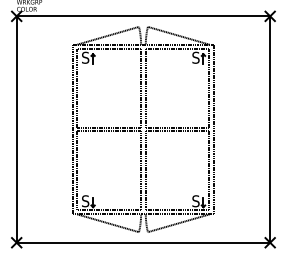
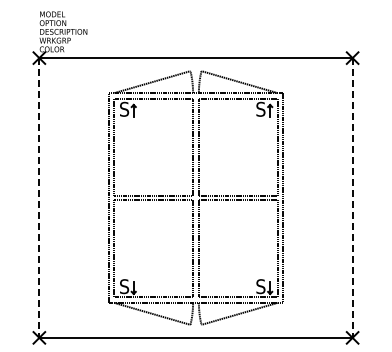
line: (16, 129) -> (39, 198), solid -> dashed
line: (270, 129) -> (352, 198), solid -> dashed

